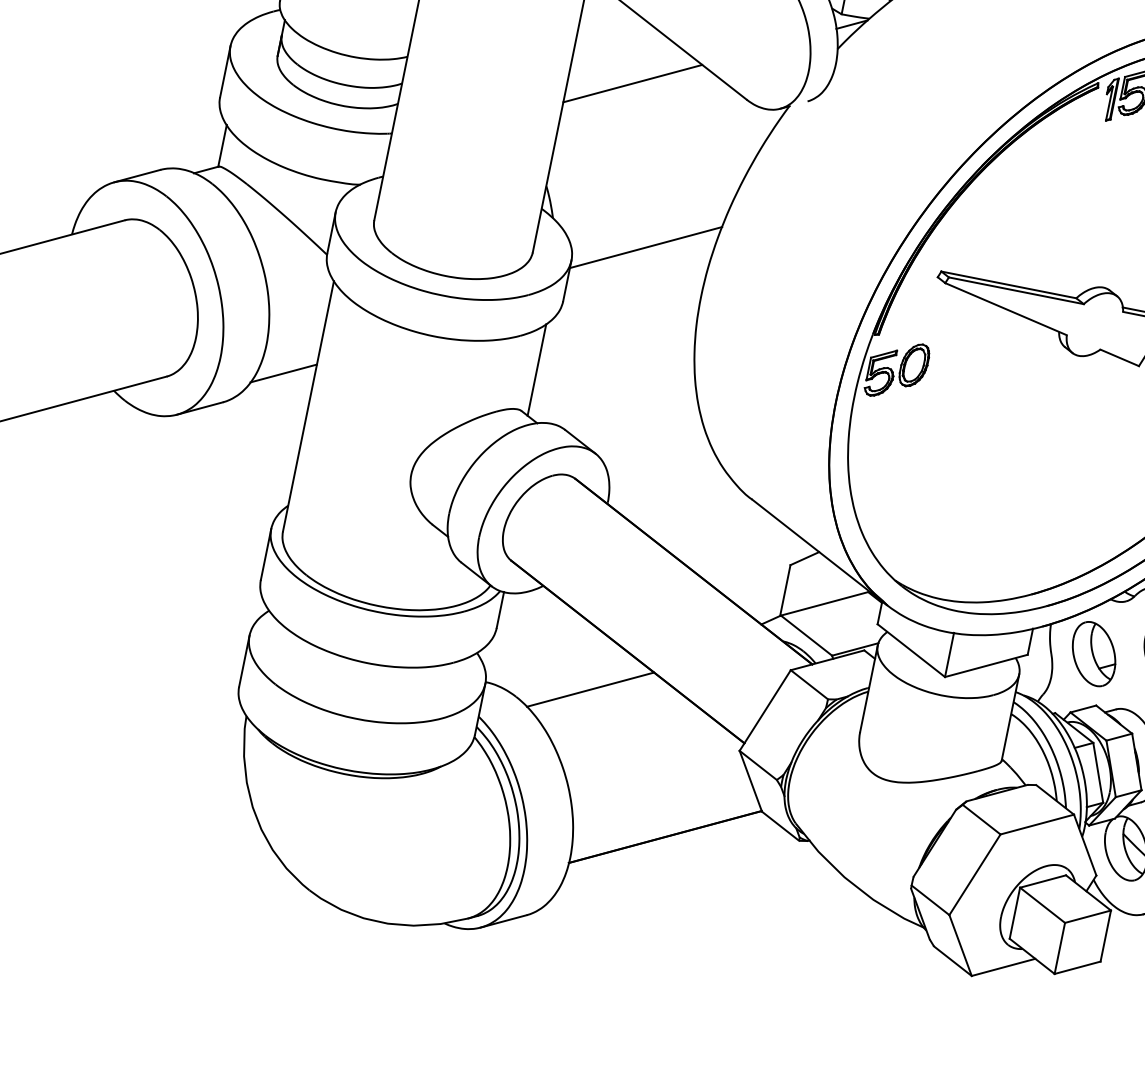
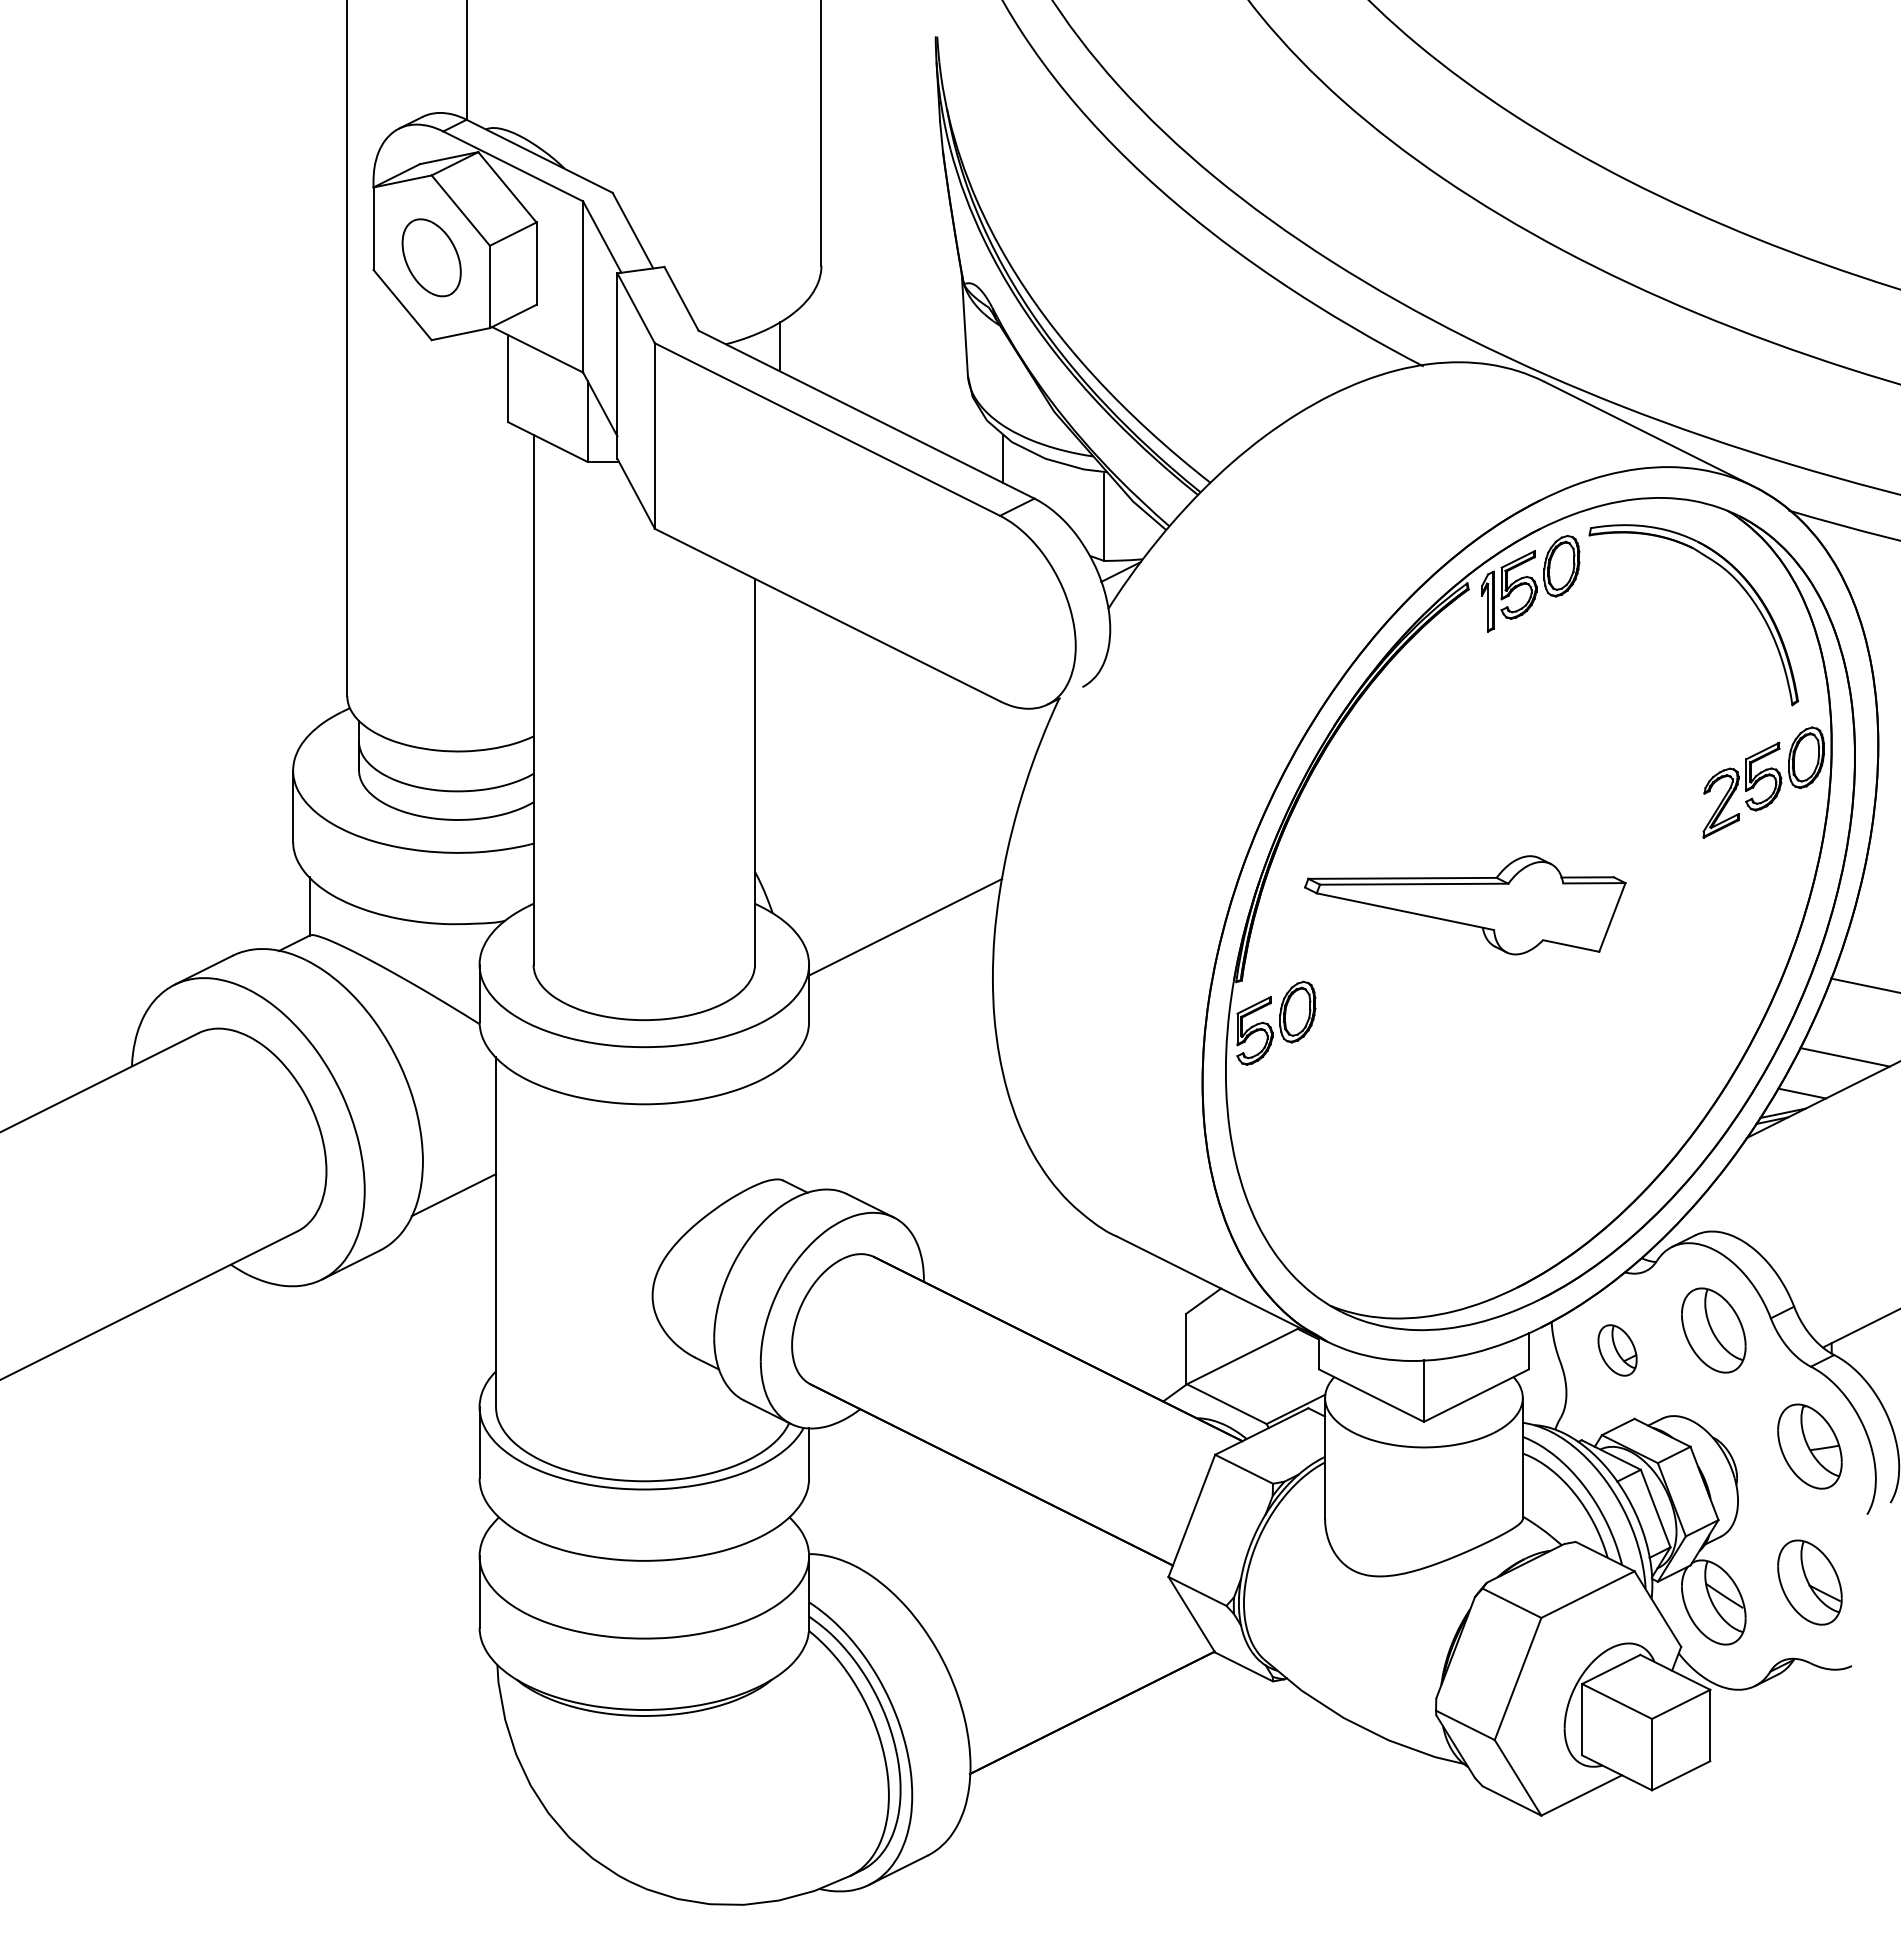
line: (633, 83) -> (843, 710), removed
line: (536, 370) -> (792, 1121), removed
part: (1093, 654) -> (1617, 1350), size x0.6
line: (590, 689) -> (951, 1535), removed

